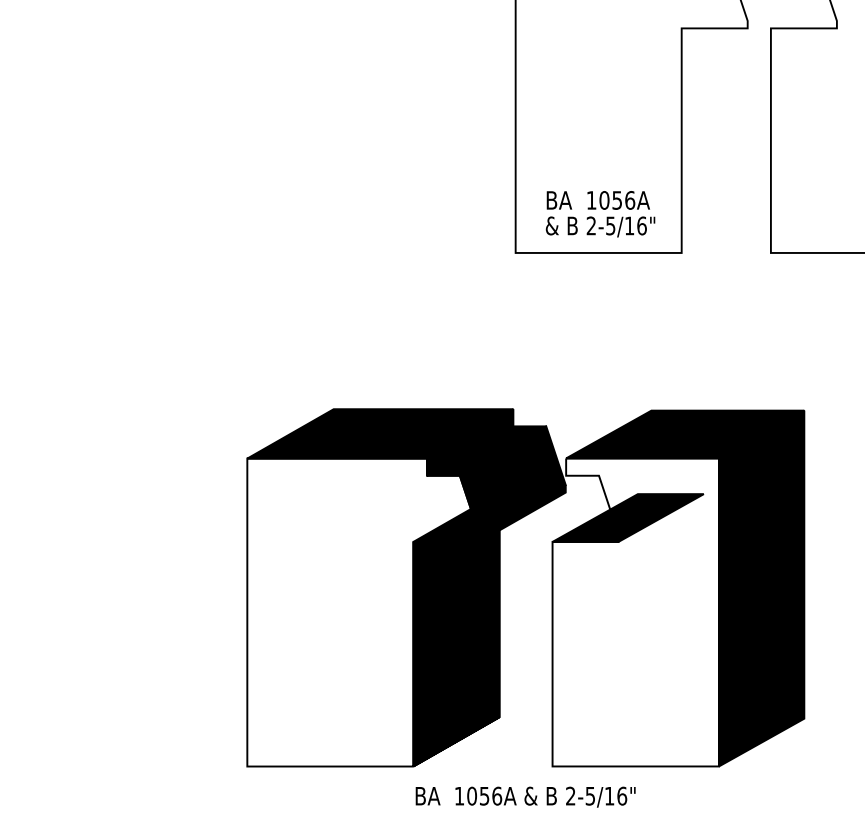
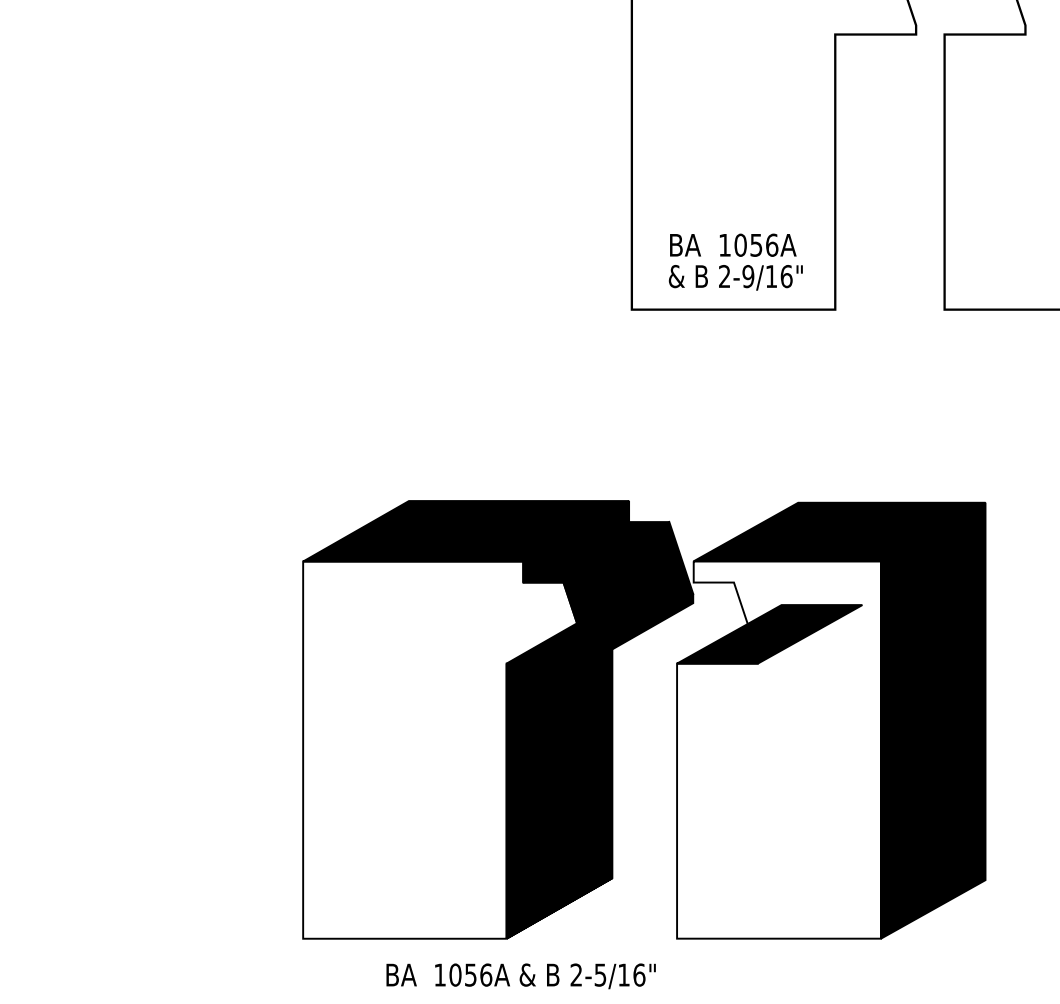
text: (610, 225) -> (748, 276), 2-5/16" -> 2-9/16"
text: (525, 797) -> (520, 976), moved

